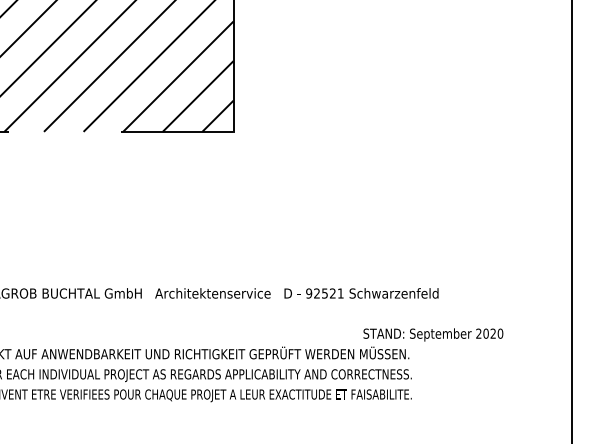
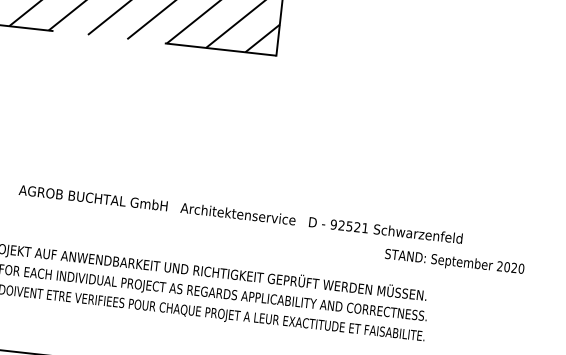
text: (433, 334) -> (454, 262), moved

